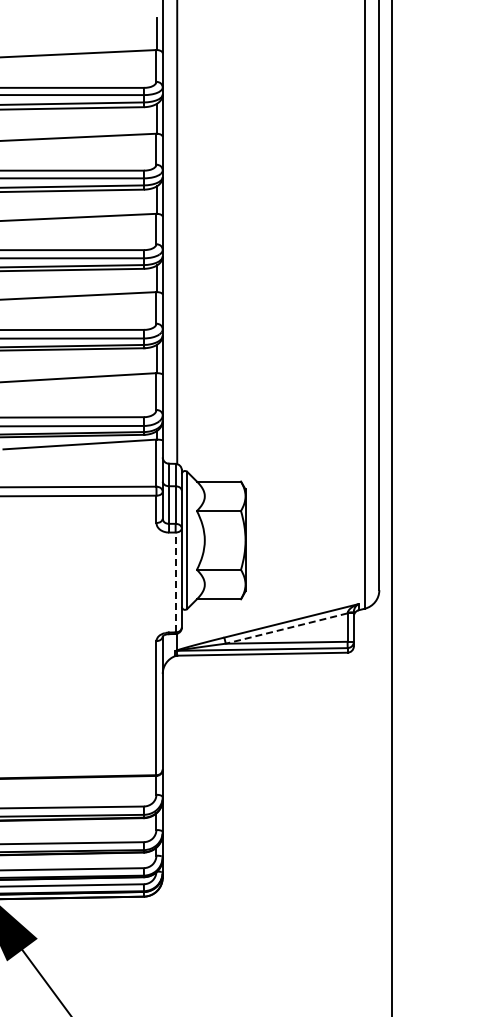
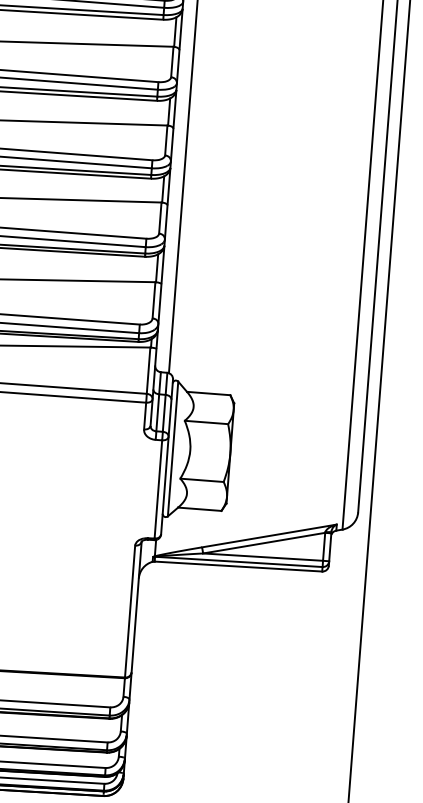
line: (175, 582) -> (158, 489), dashed -> solid
line: (286, 628) -> (263, 543), dashed -> solid

